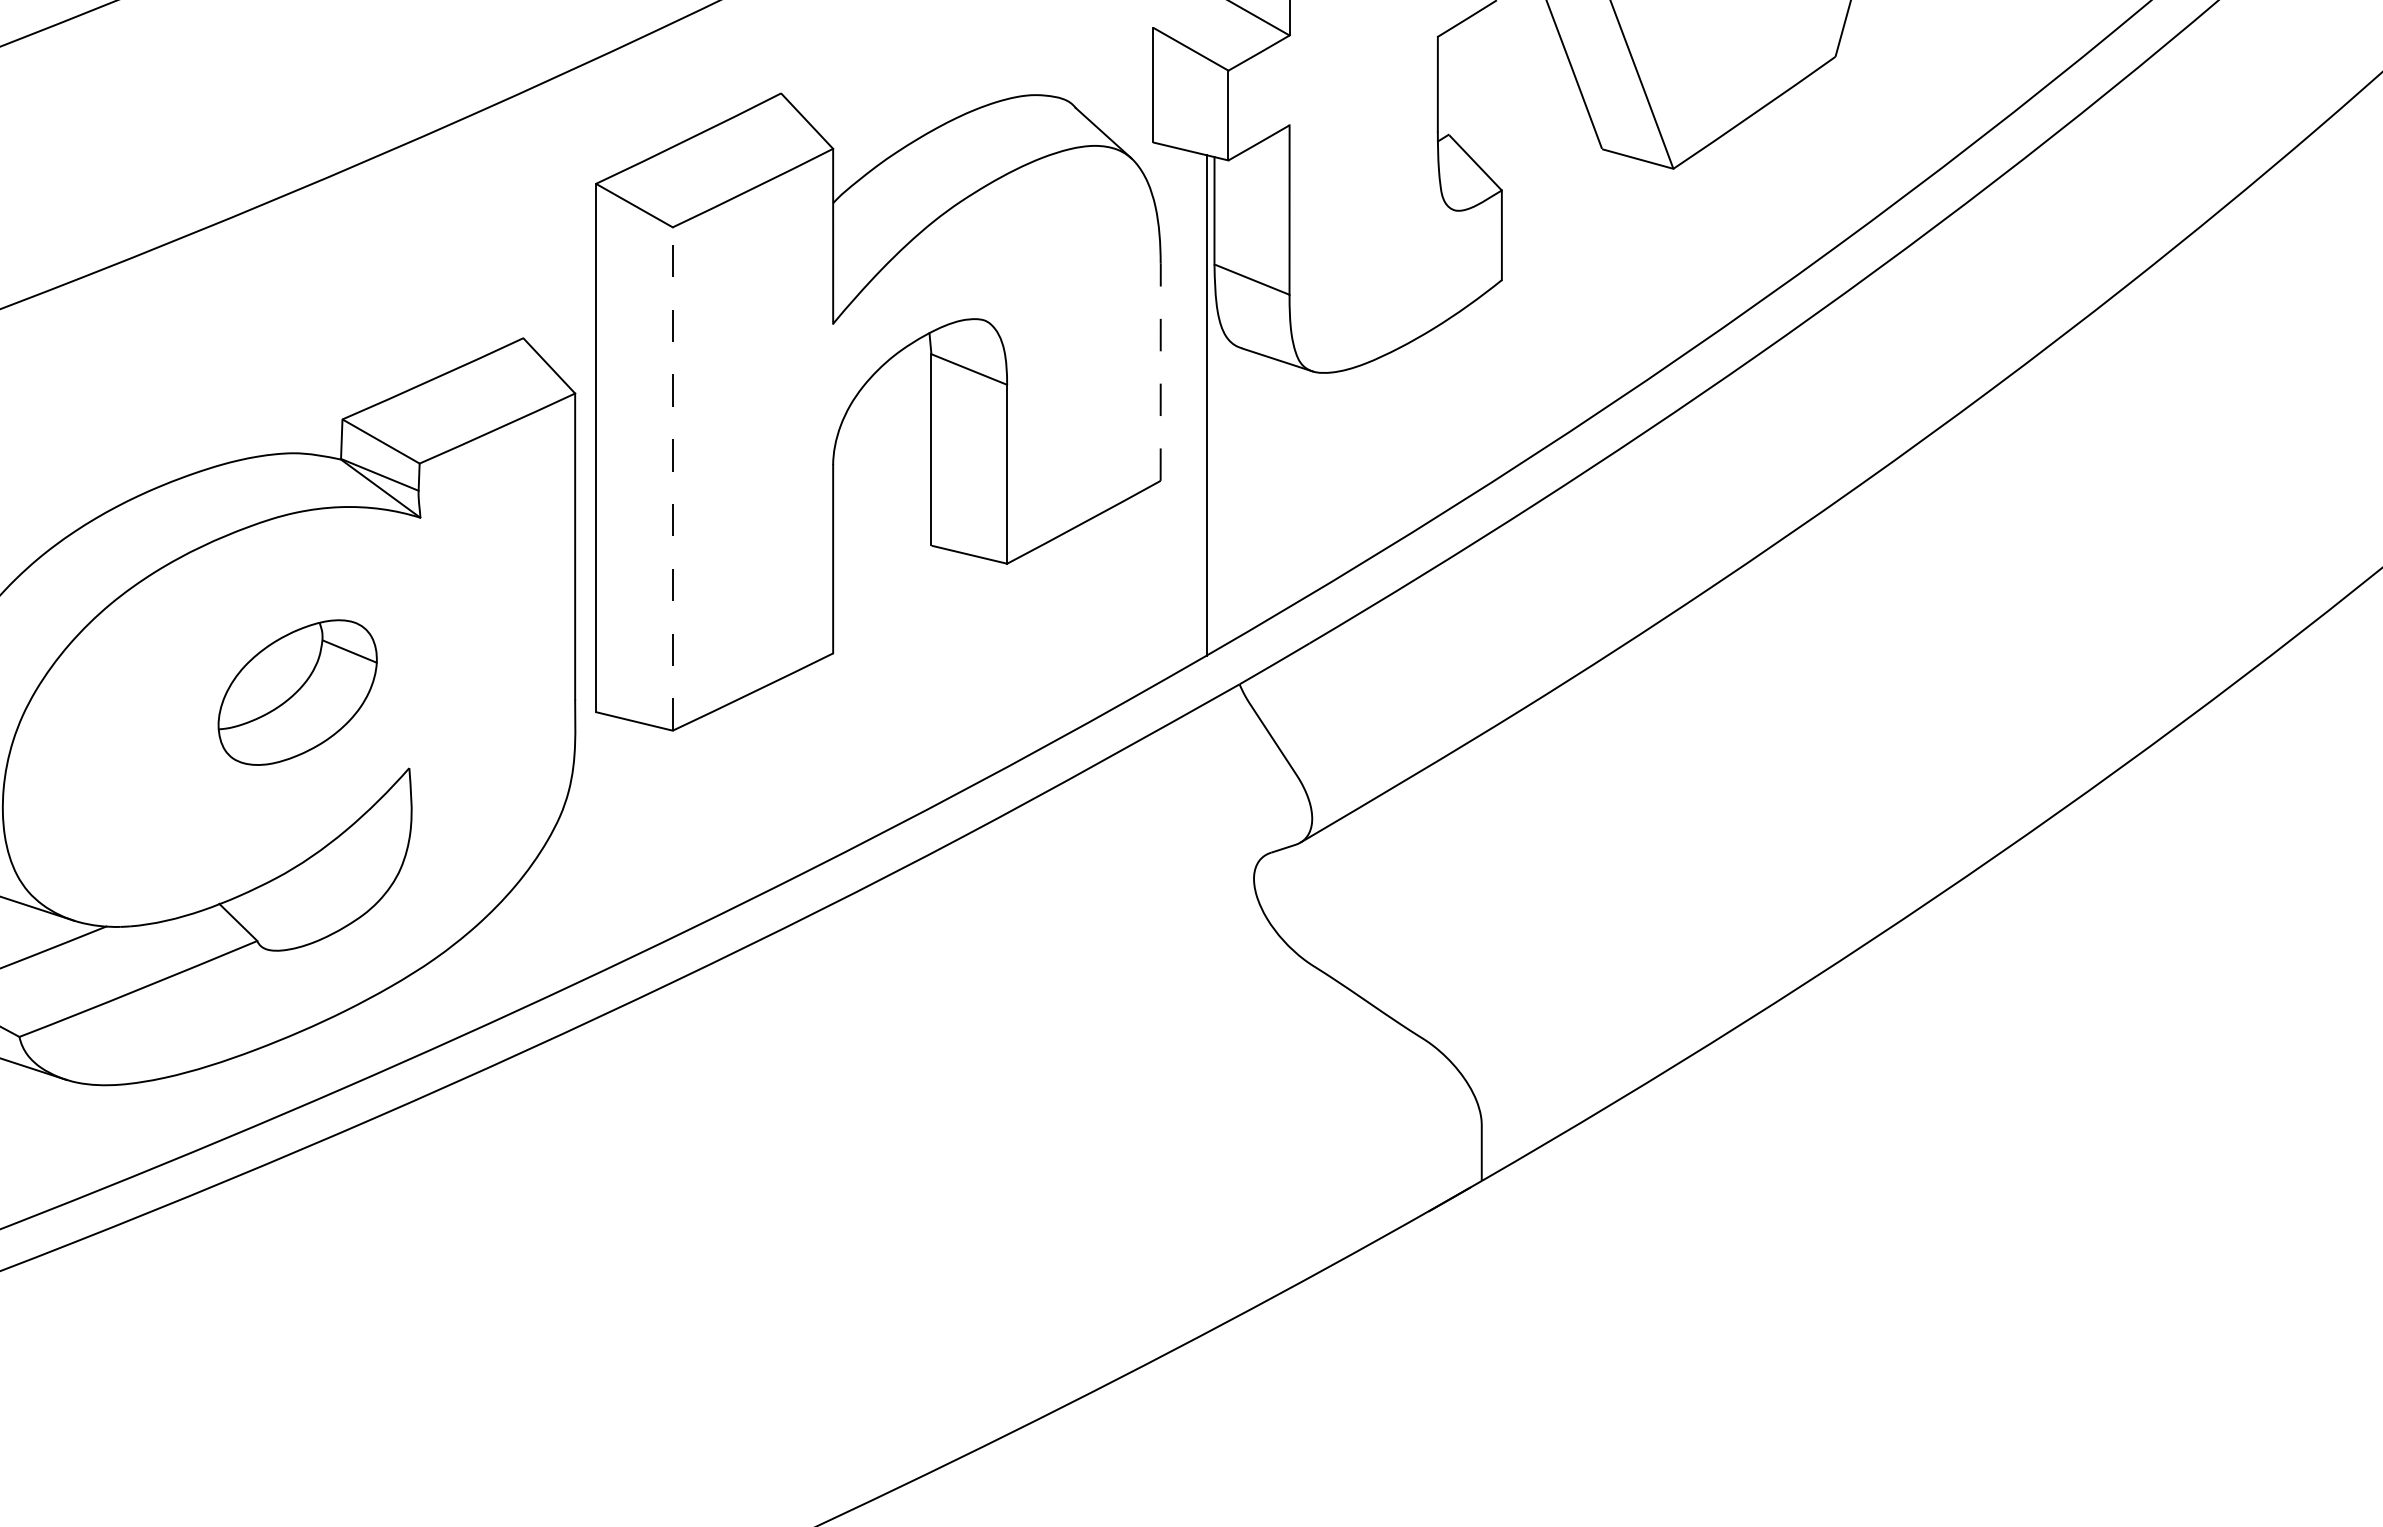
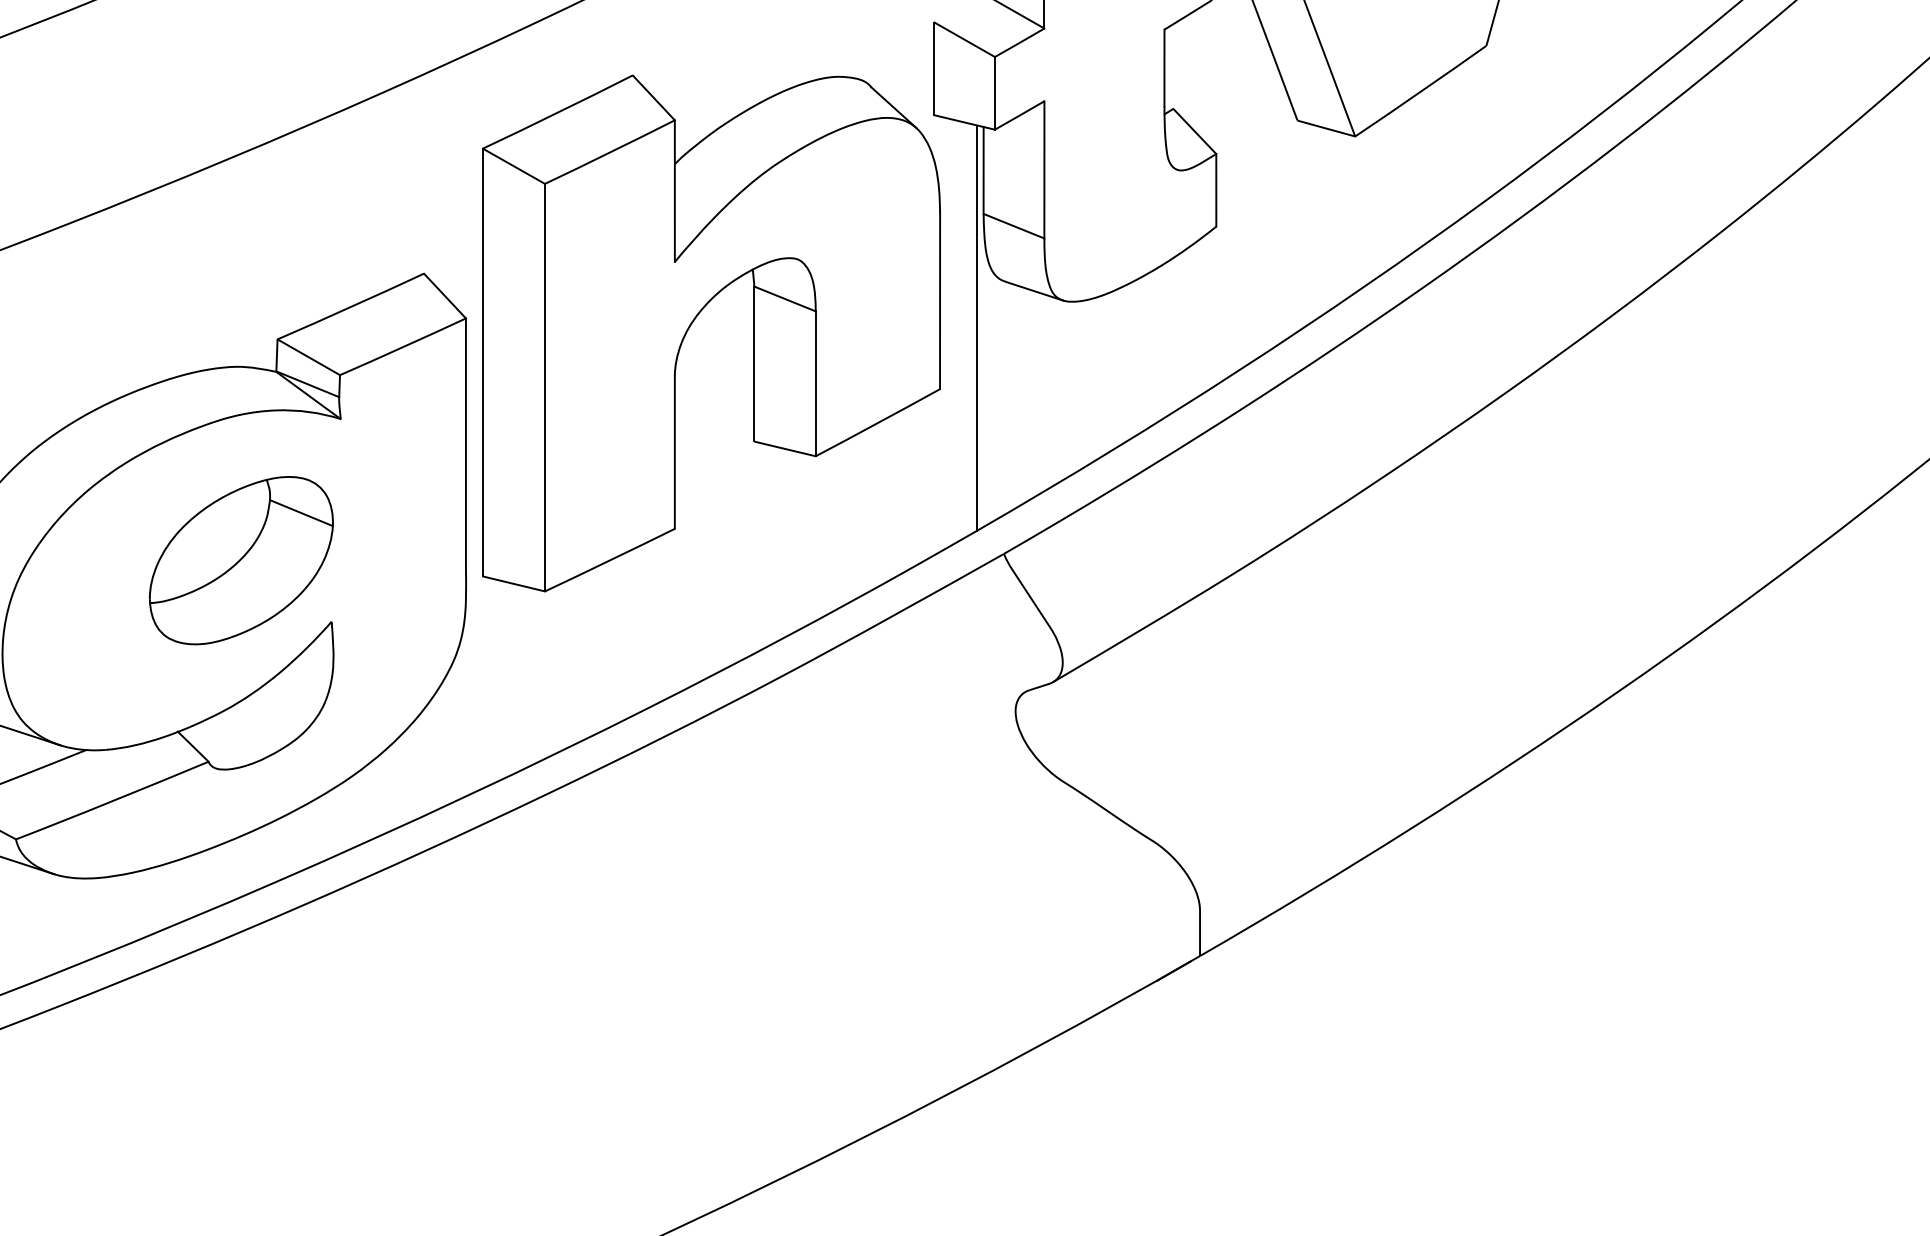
line: (1160, 372) -> (939, 301), dashed -> solid
line: (672, 479) -> (544, 388), dashed -> solid
part: (297, 692) -> (241, 560), size x1.43

